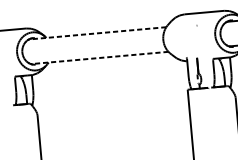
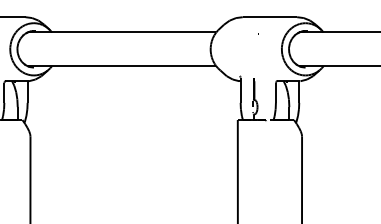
line: (97, 33) -> (121, 32), dashed -> solid
line: (99, 58) -> (121, 66), dashed -> solid

